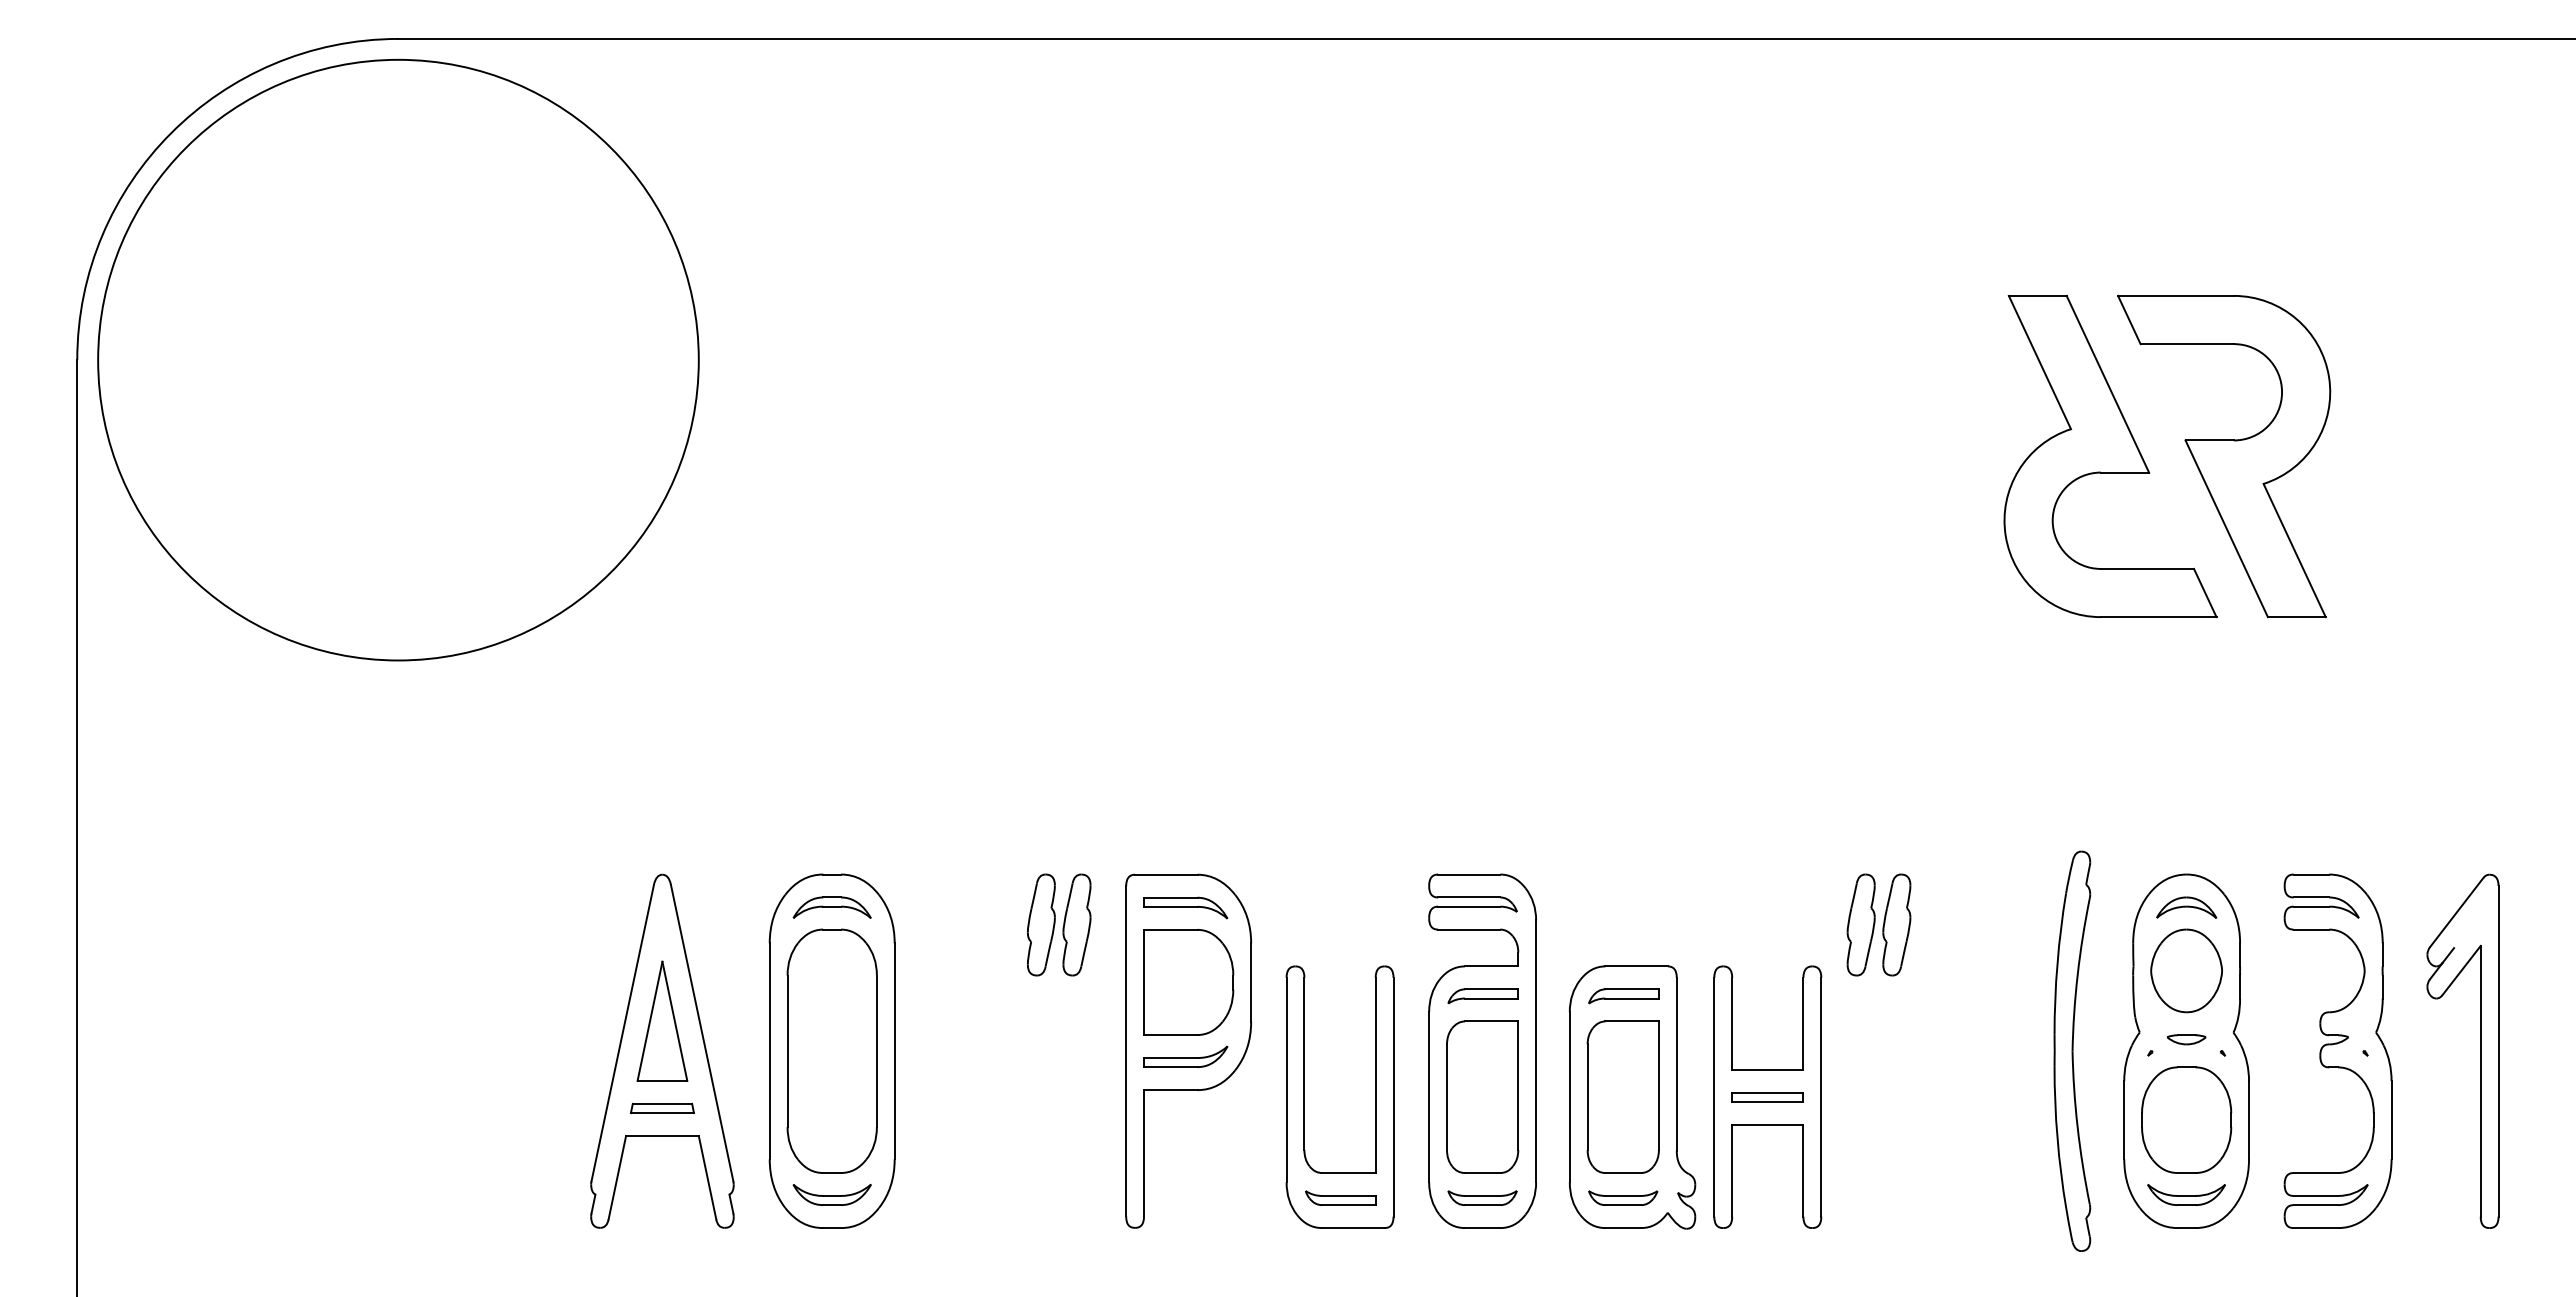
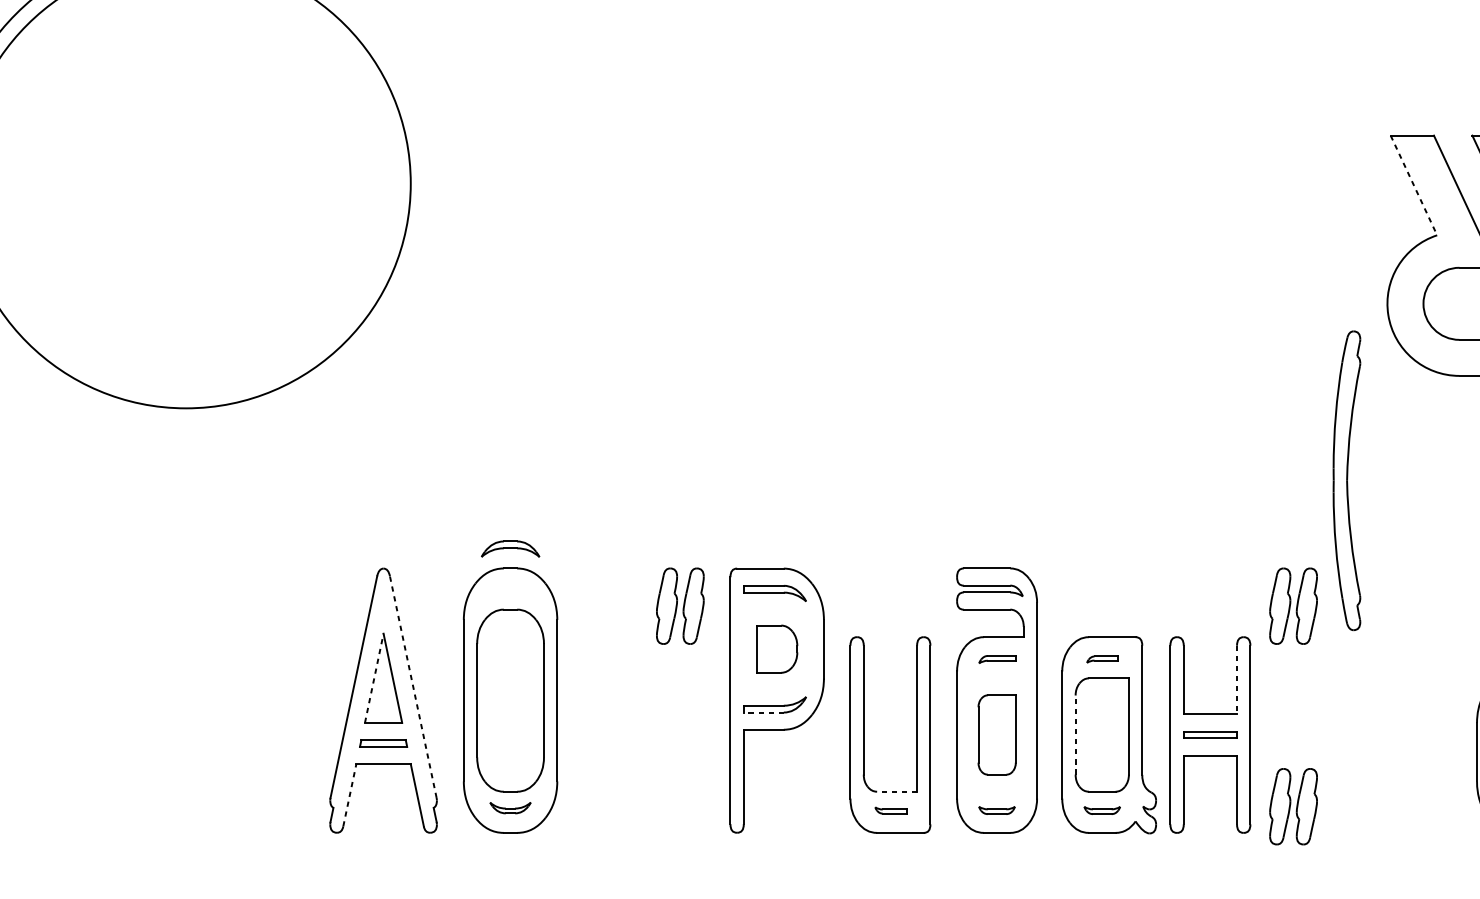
line: (2039, 362) -> (1413, 185), solid -> dashed
part: (831, 907) -> (510, 548), moved
part: (1188, 982) -> (777, 649), size x0.6
part: (1482, 996) -> (996, 659), size x0.7
part: (1623, 996) -> (1102, 659), size x0.6
line: (650, 1021) -> (374, 678), solid -> dashed
line: (1803, 1023) -> (1237, 679), solid -> dashed
line: (702, 1032) -> (413, 686), solid -> dashed
part: (2072, 1050) -> (1347, 480), moved
line: (1170, 1067) -> (763, 712), solid -> dashed
part: (1482, 1096) -> (996, 734), size x0.7
line: (1587, 1097) -> (1075, 735), solid -> dashed
line: (1349, 1173) -> (897, 792), solid -> dashed
line: (617, 1177) -> (349, 795), solid -> dashed
part: (1878, 1192) -> (1293, 806), added
part: (831, 1194) -> (510, 807), size x0.7
part: (1340, 1197) -> (890, 810), size x0.6
part: (1482, 1197) -> (996, 810), size x0.7
part: (1623, 1197) -> (1102, 810), size x0.7

